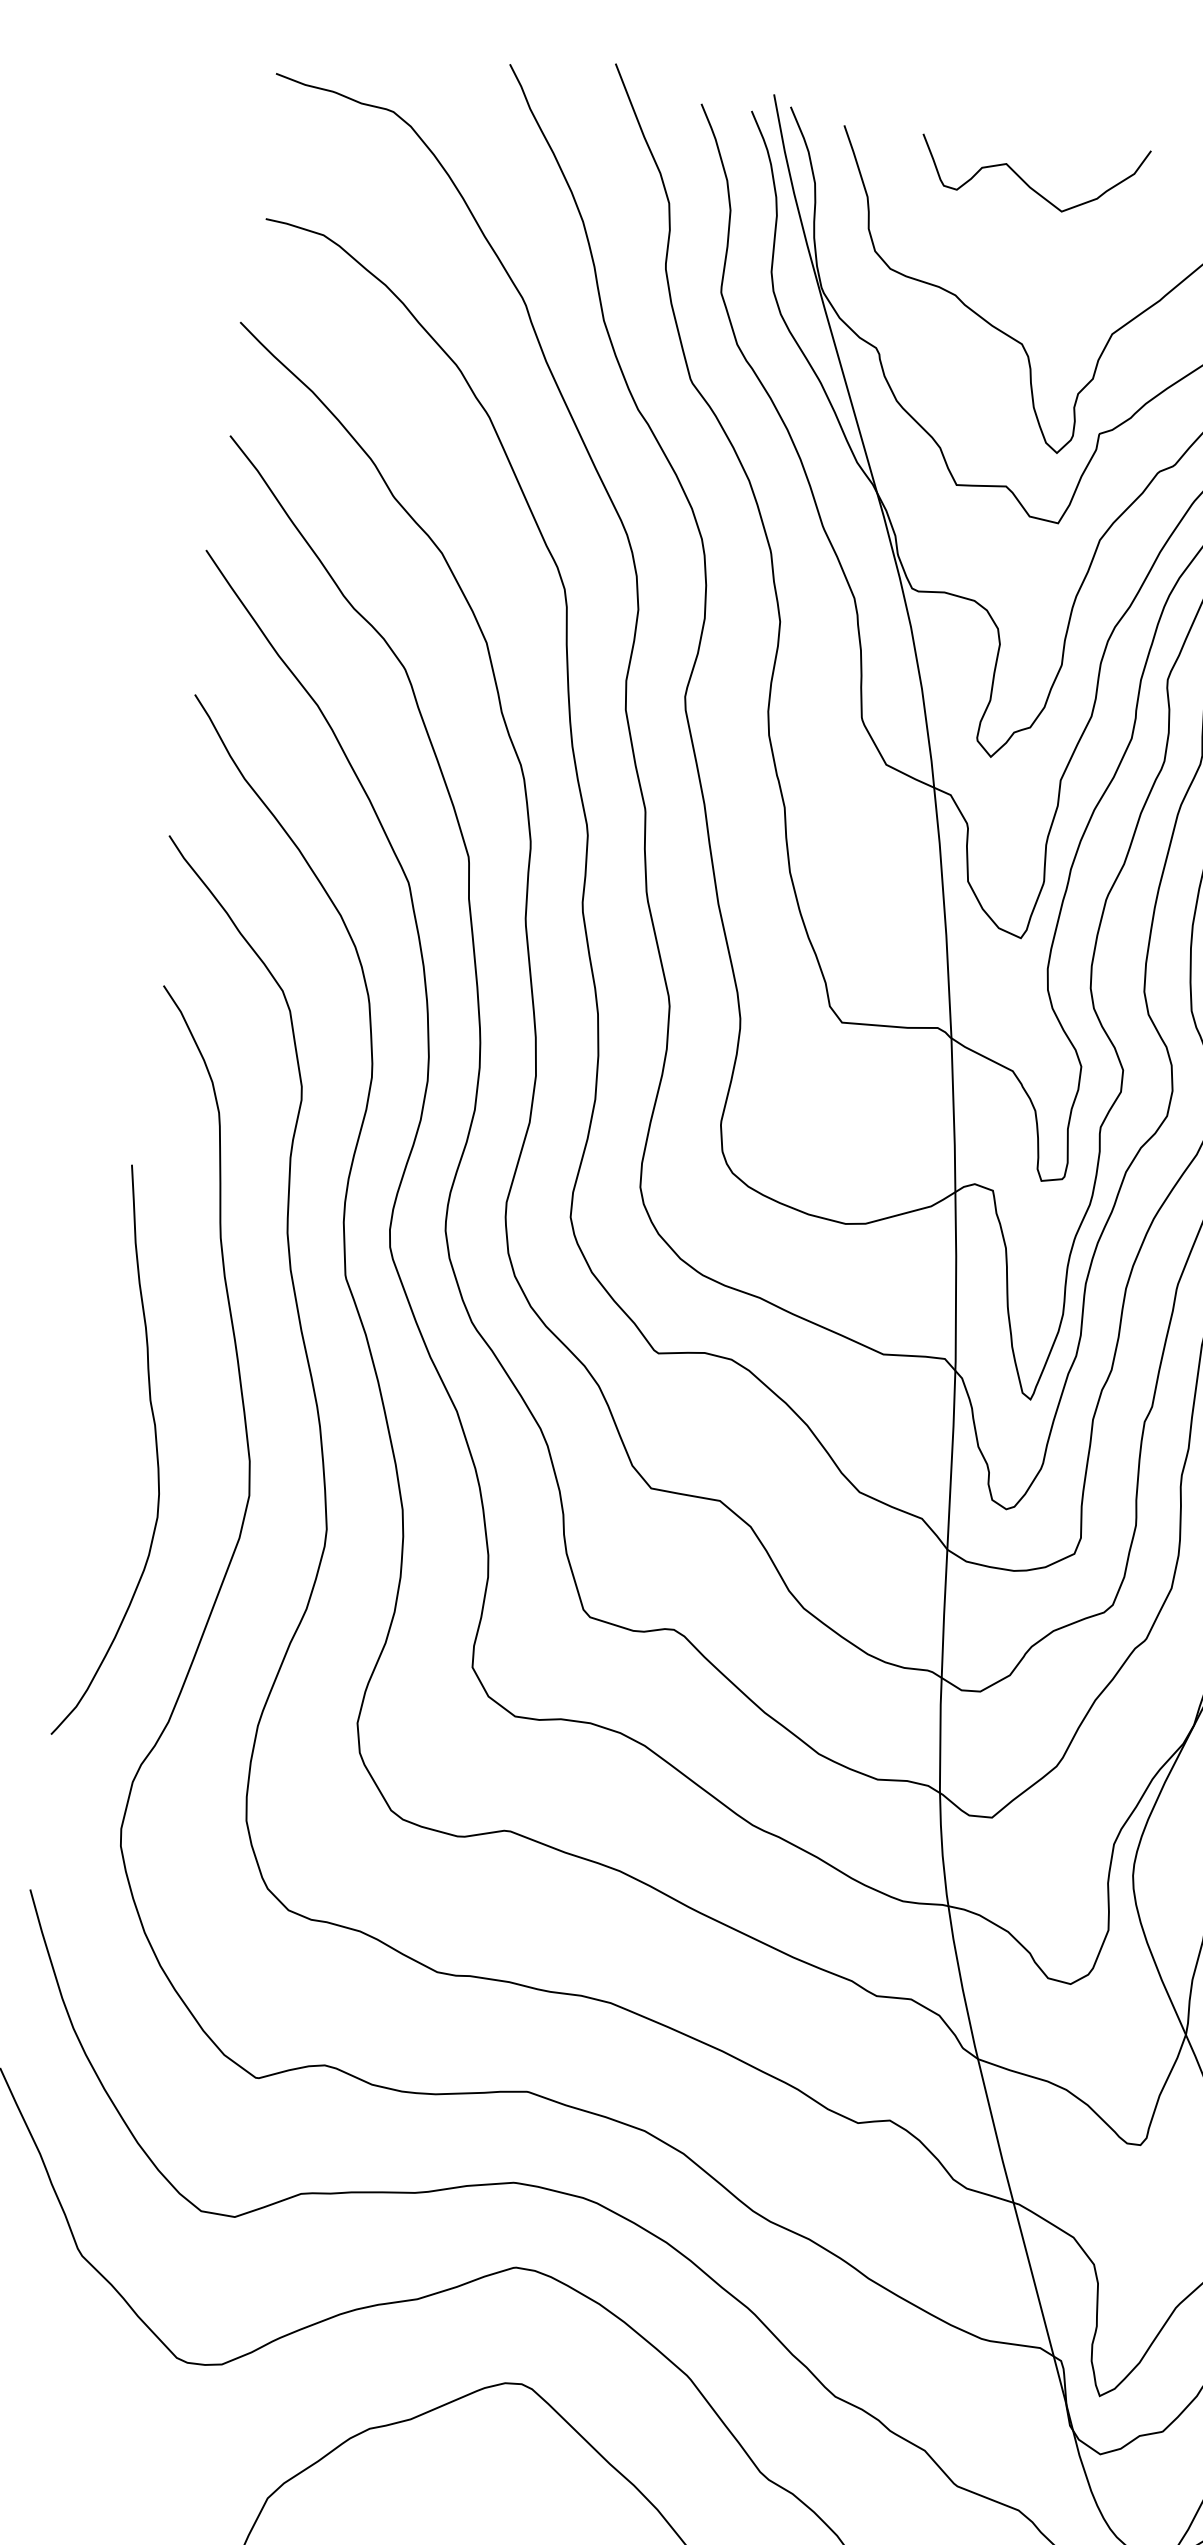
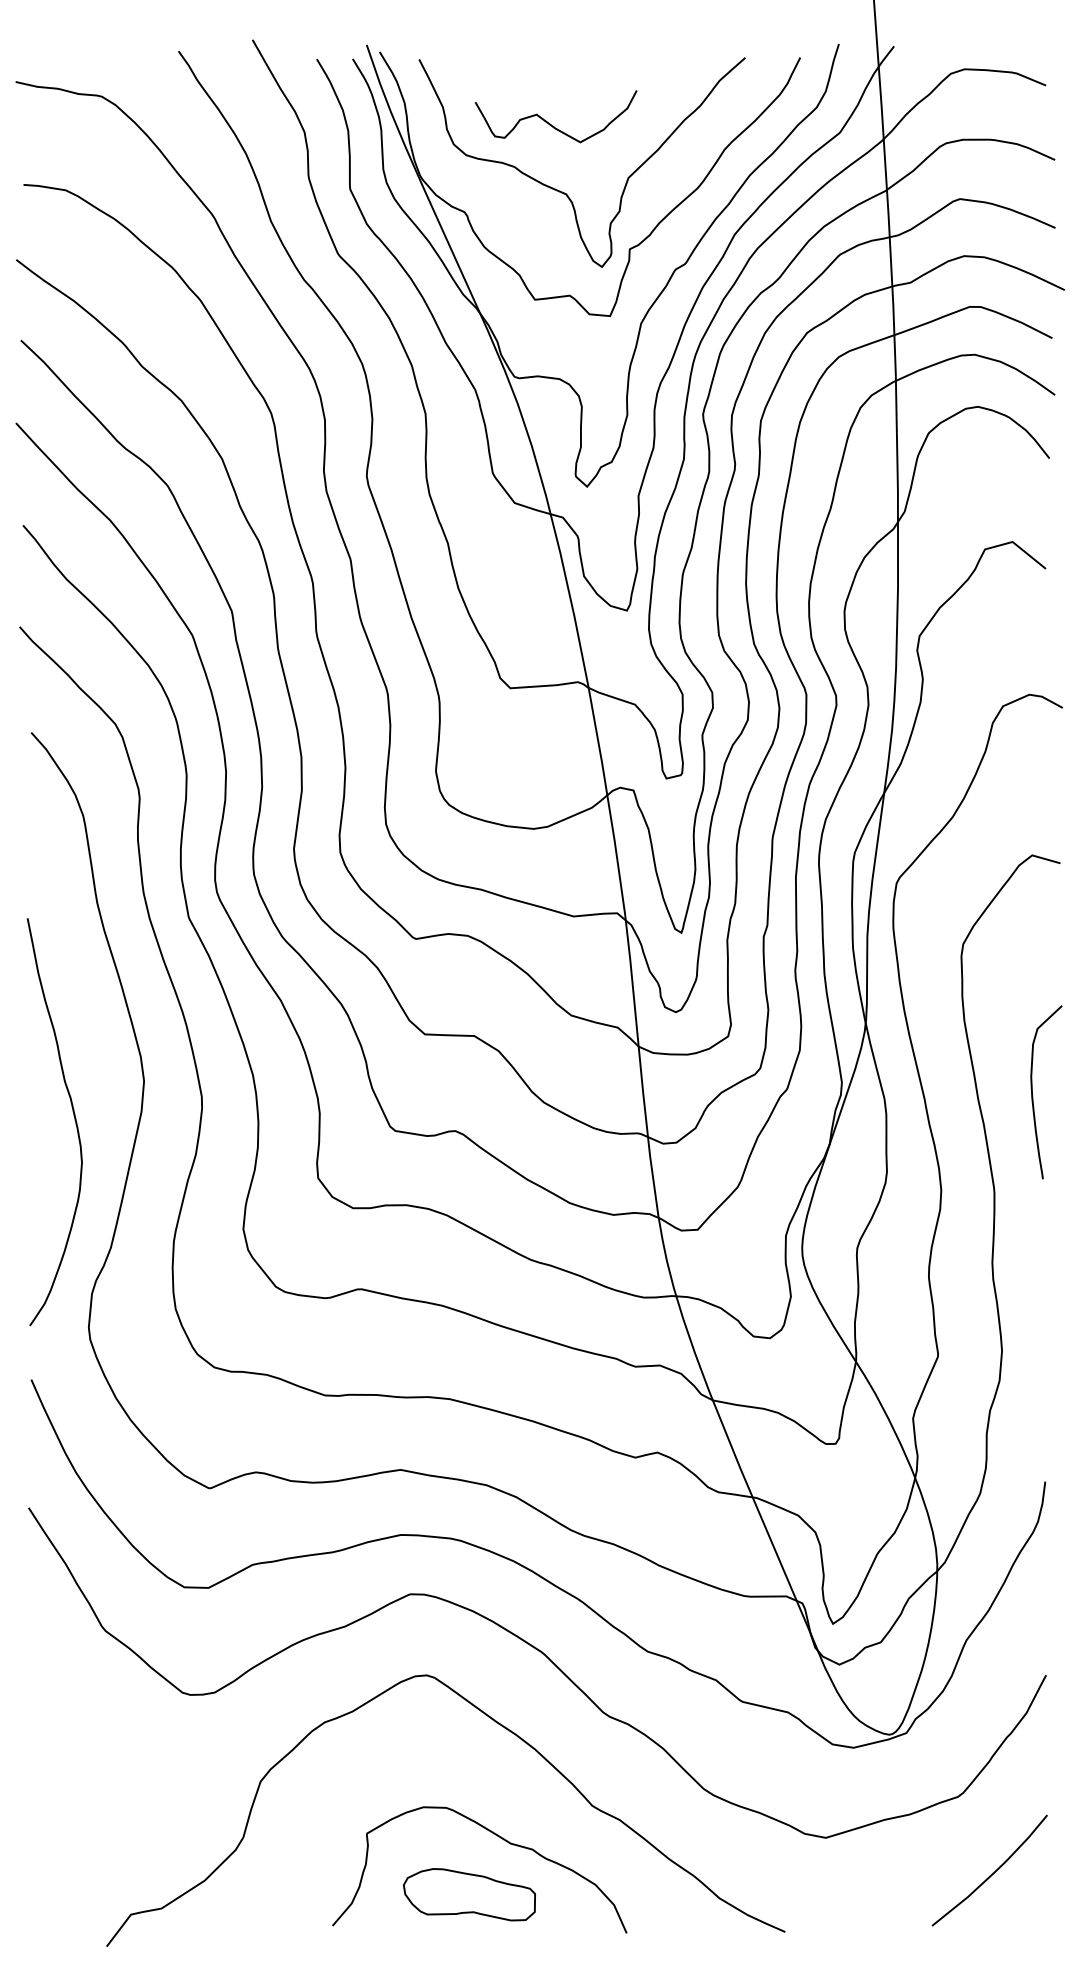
curve: (1022, 177) -> (549, 122), moved
curve: (155, 1451) -> (73, 1116), moved

